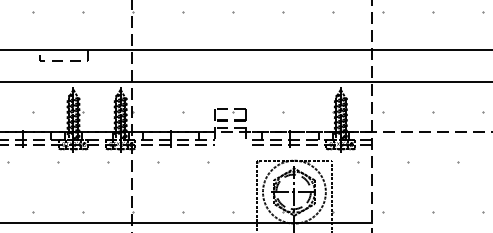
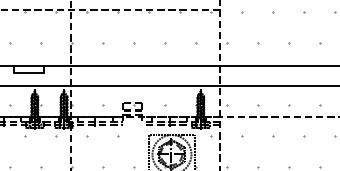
line: (63, 61) -> (28, 73), dashed -> solid

